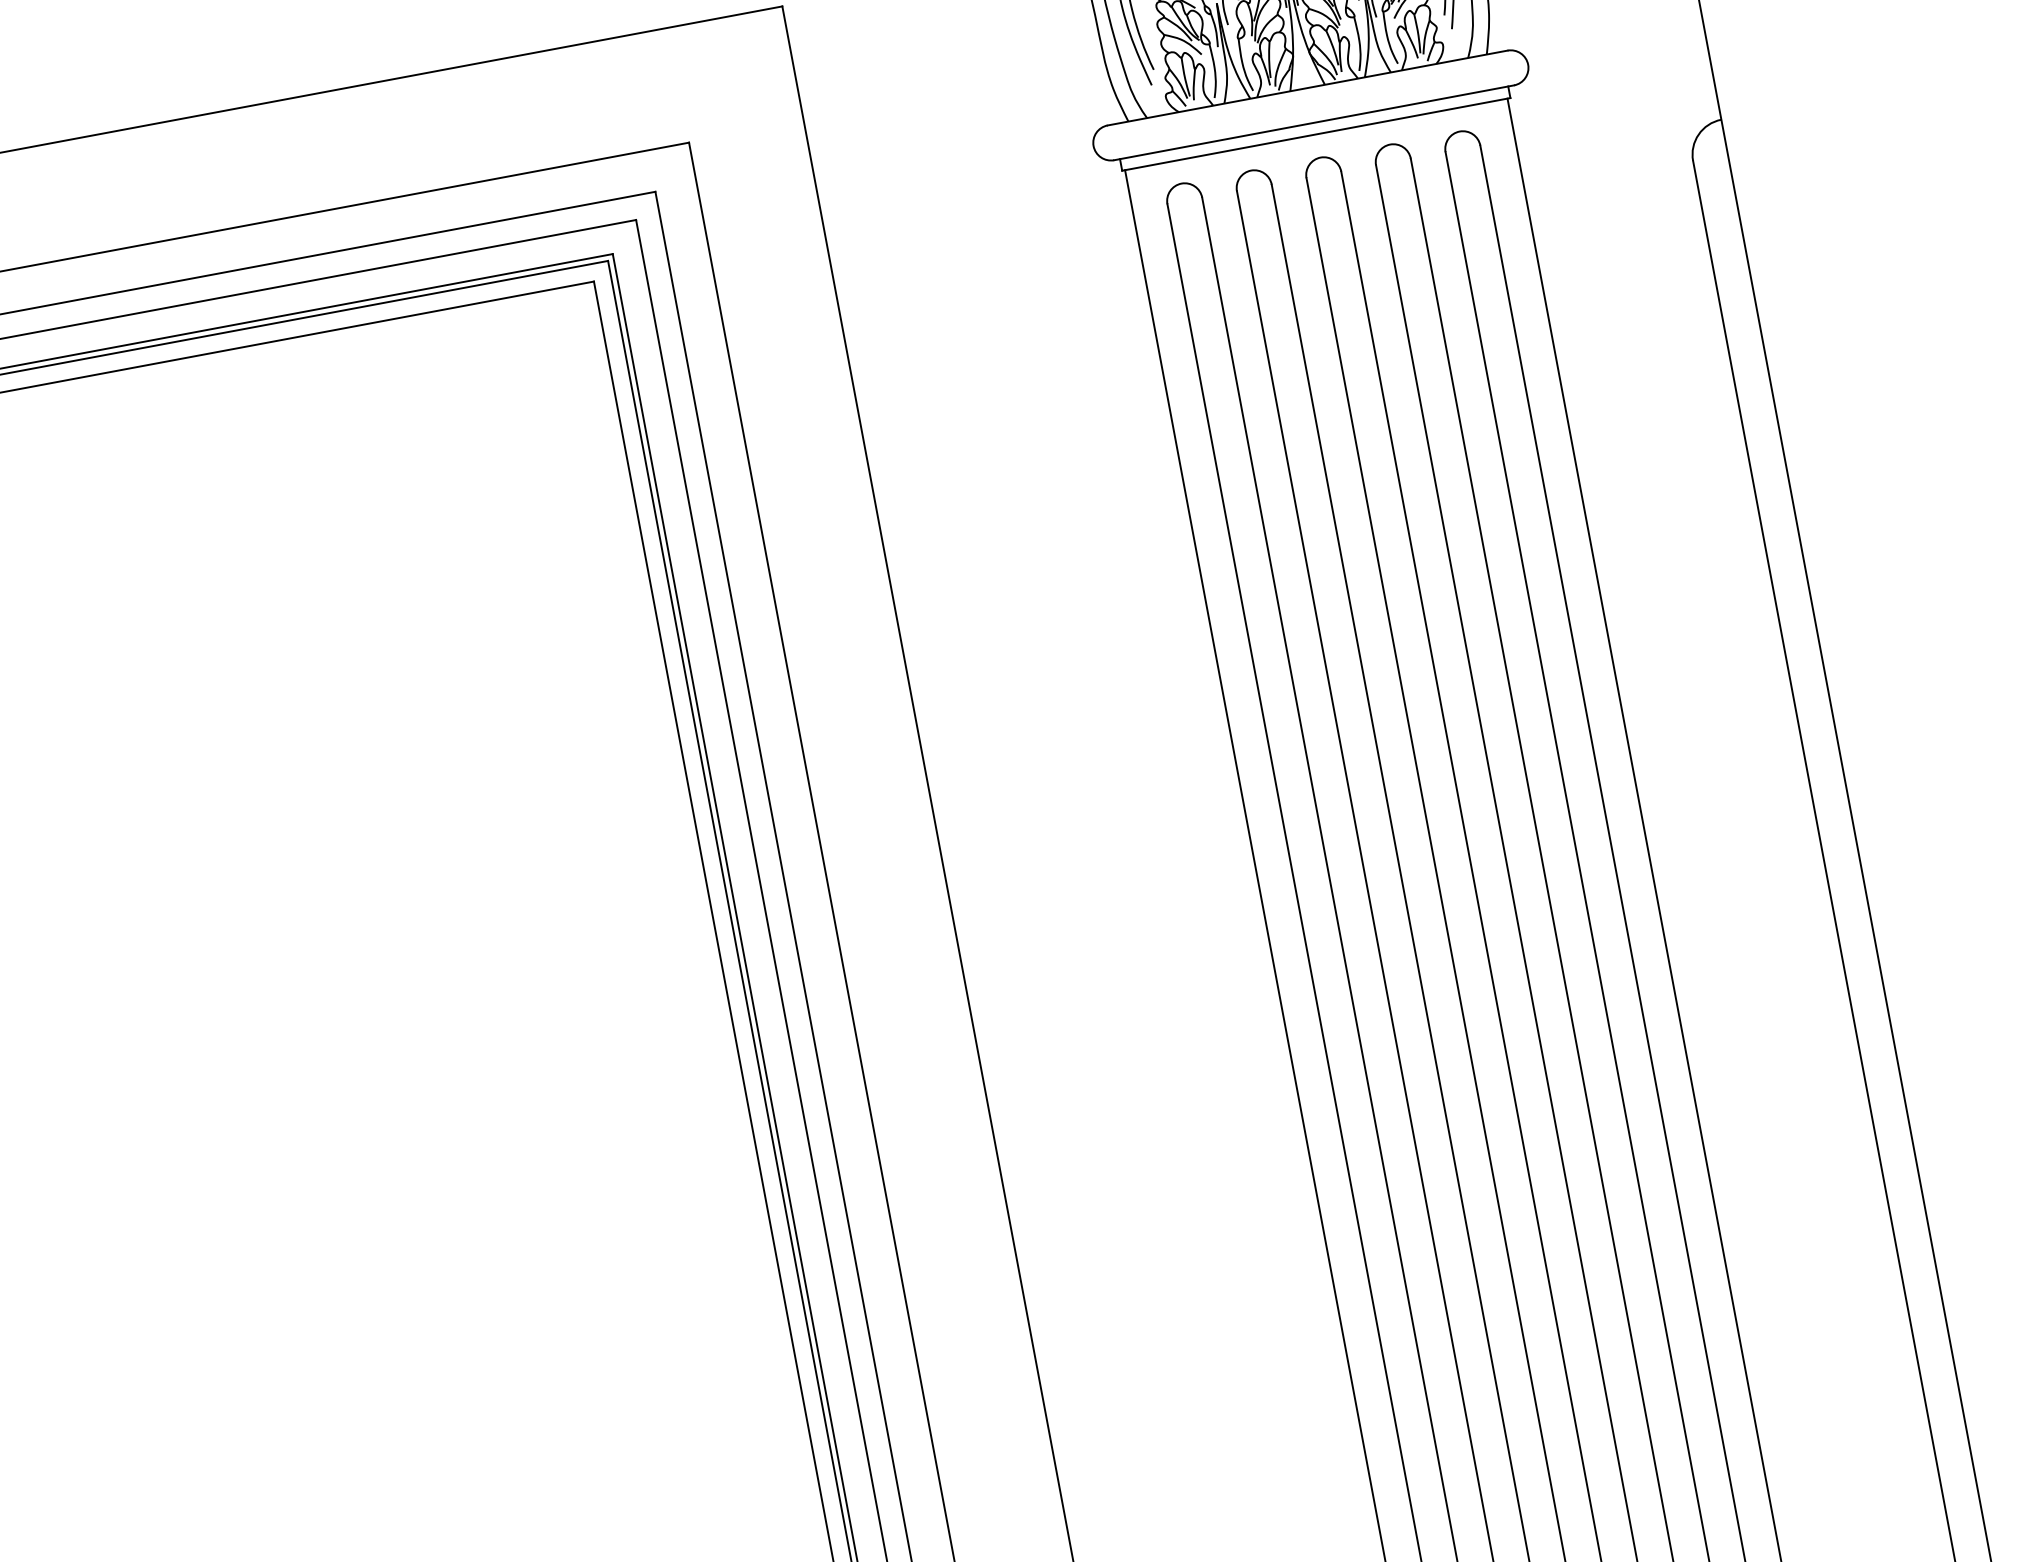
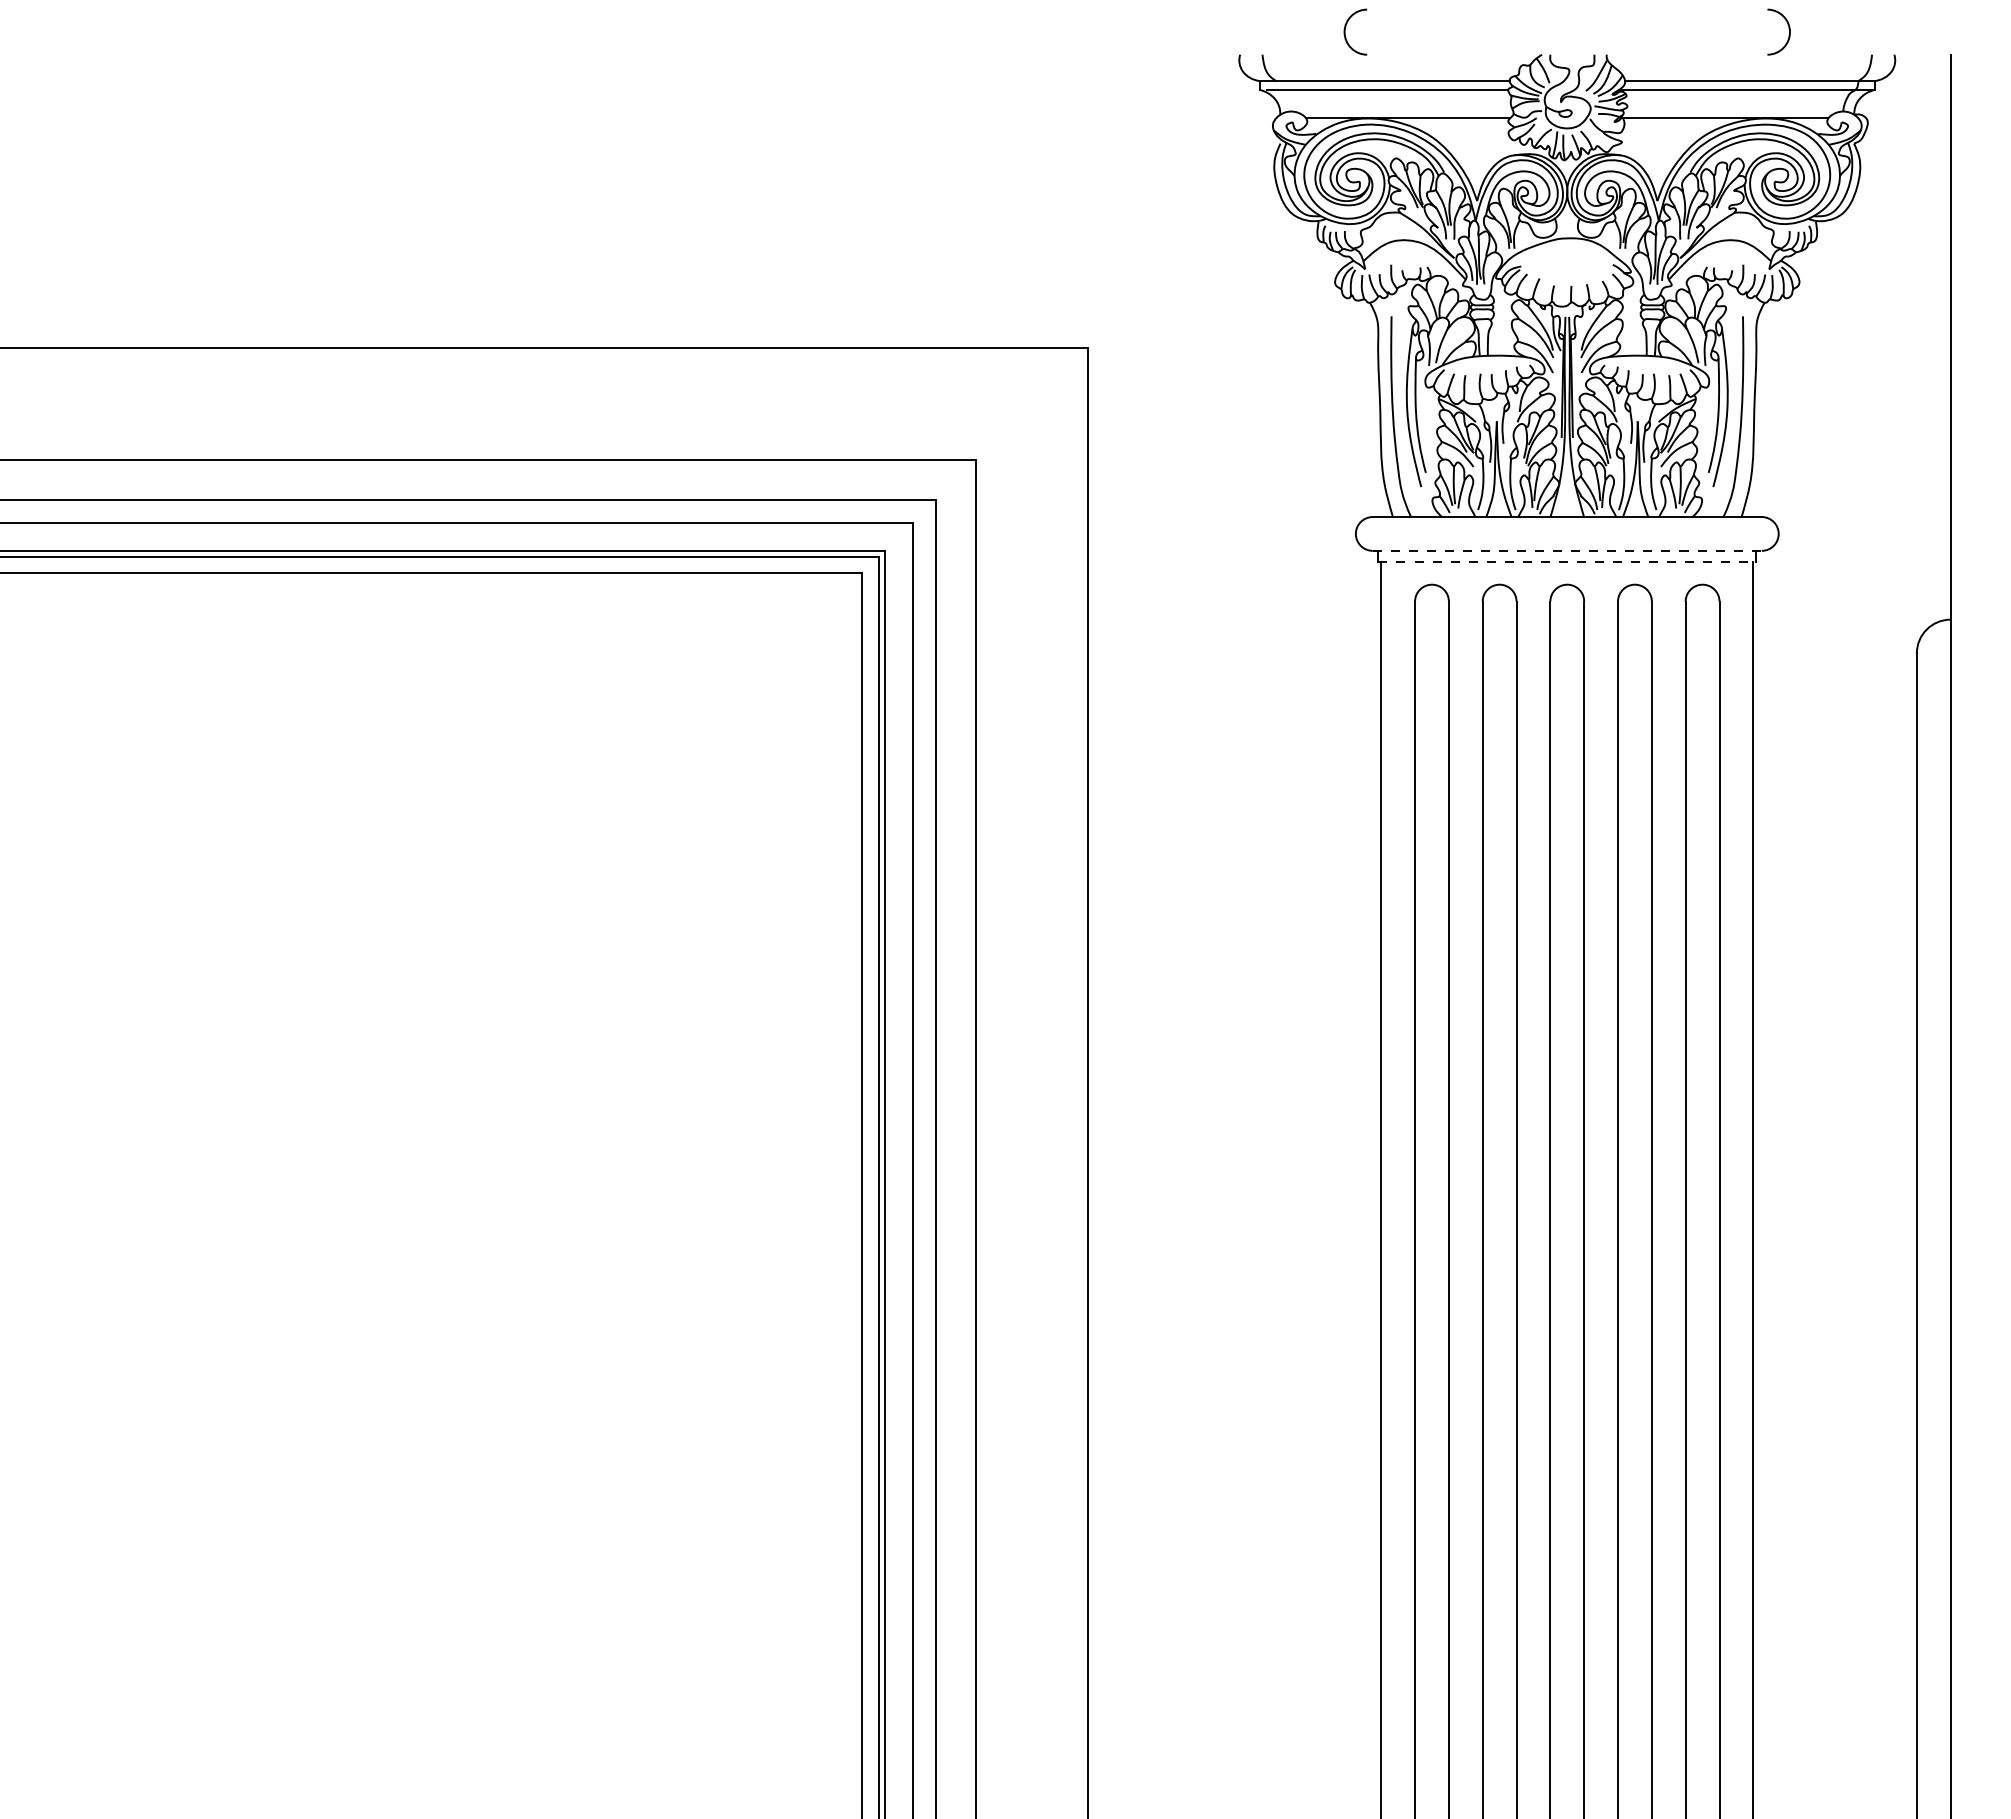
line: (1314, 122) -> (1567, 550), solid -> dashed
line: (1316, 134) -> (1567, 562), solid -> dashed

